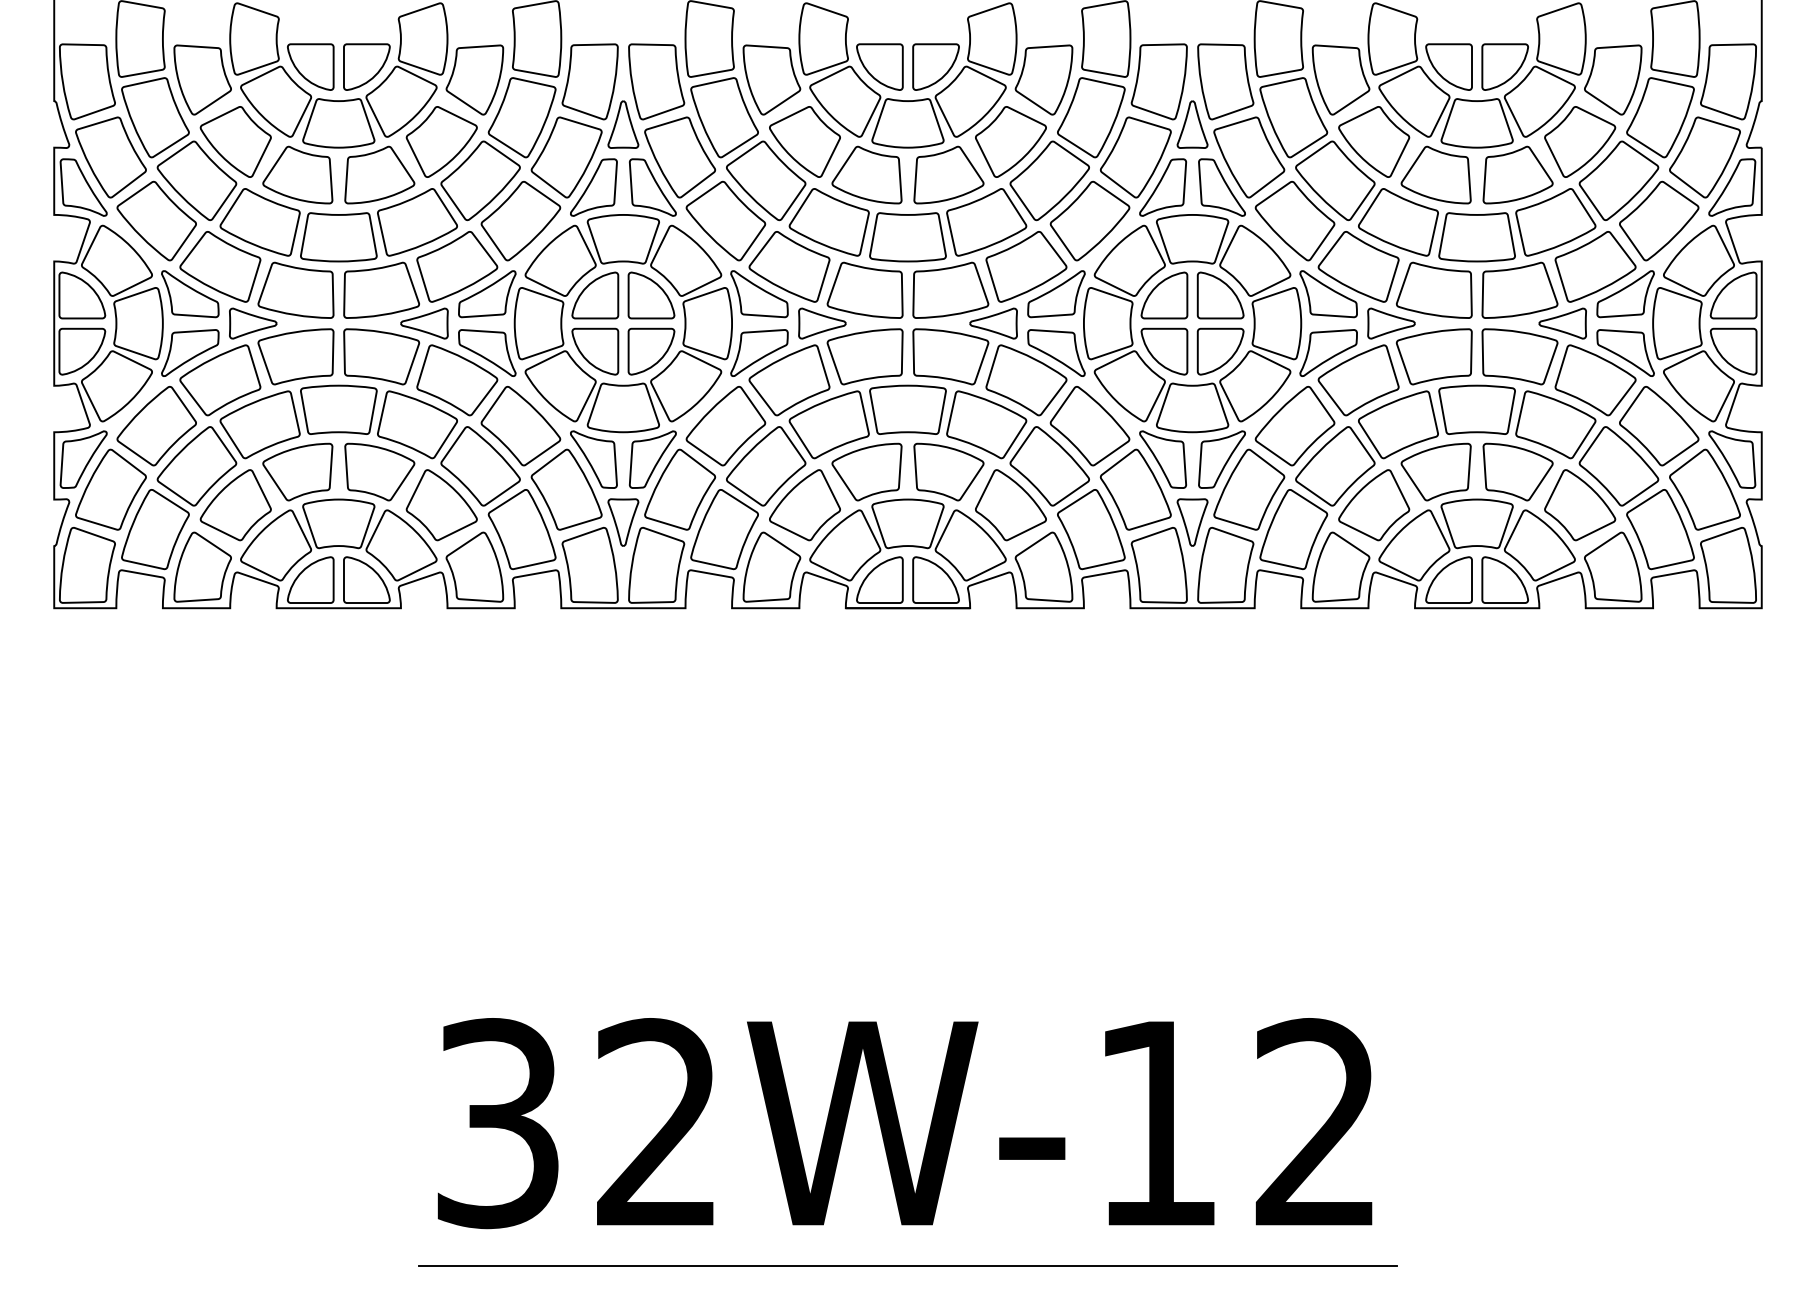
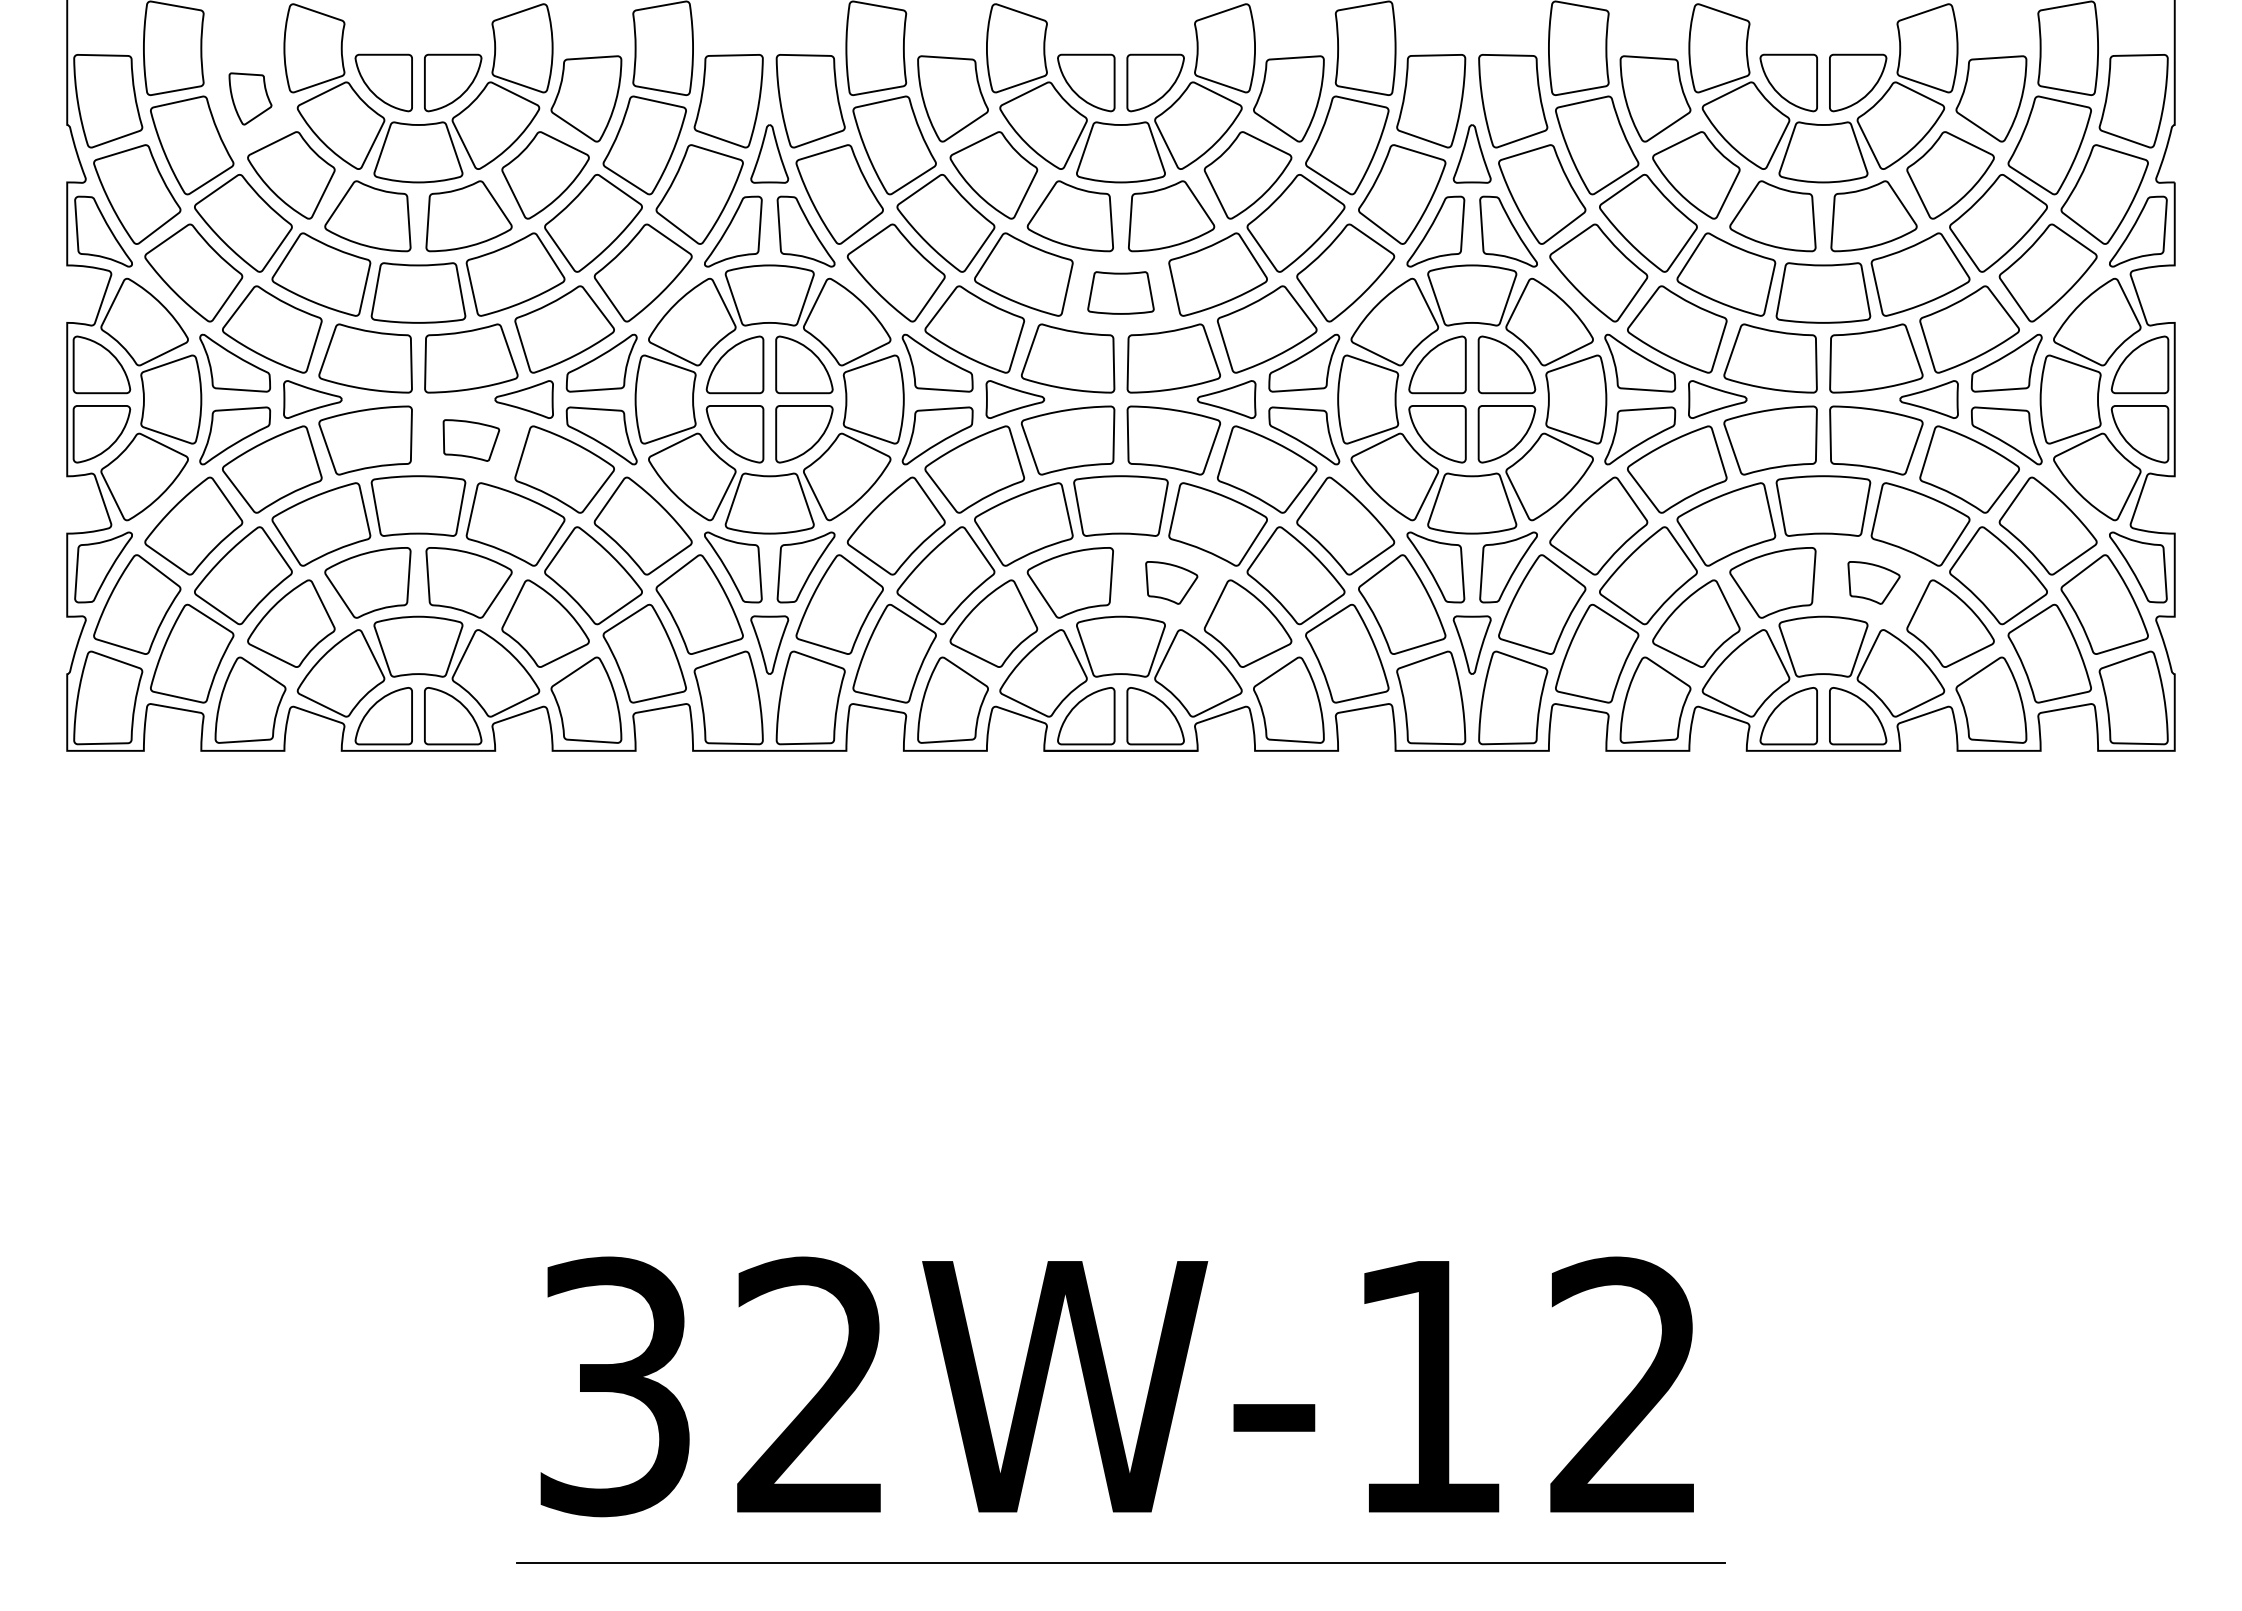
part: (202, 79) -> (250, 98), size x0.6
part: (907, 236) -> (1120, 292), size x0.7
part: (381, 356) -> (471, 440), size x0.6
part: (948, 471) -> (1171, 582), size x0.6
part: (1517, 471) -> (1873, 582), size x0.6

